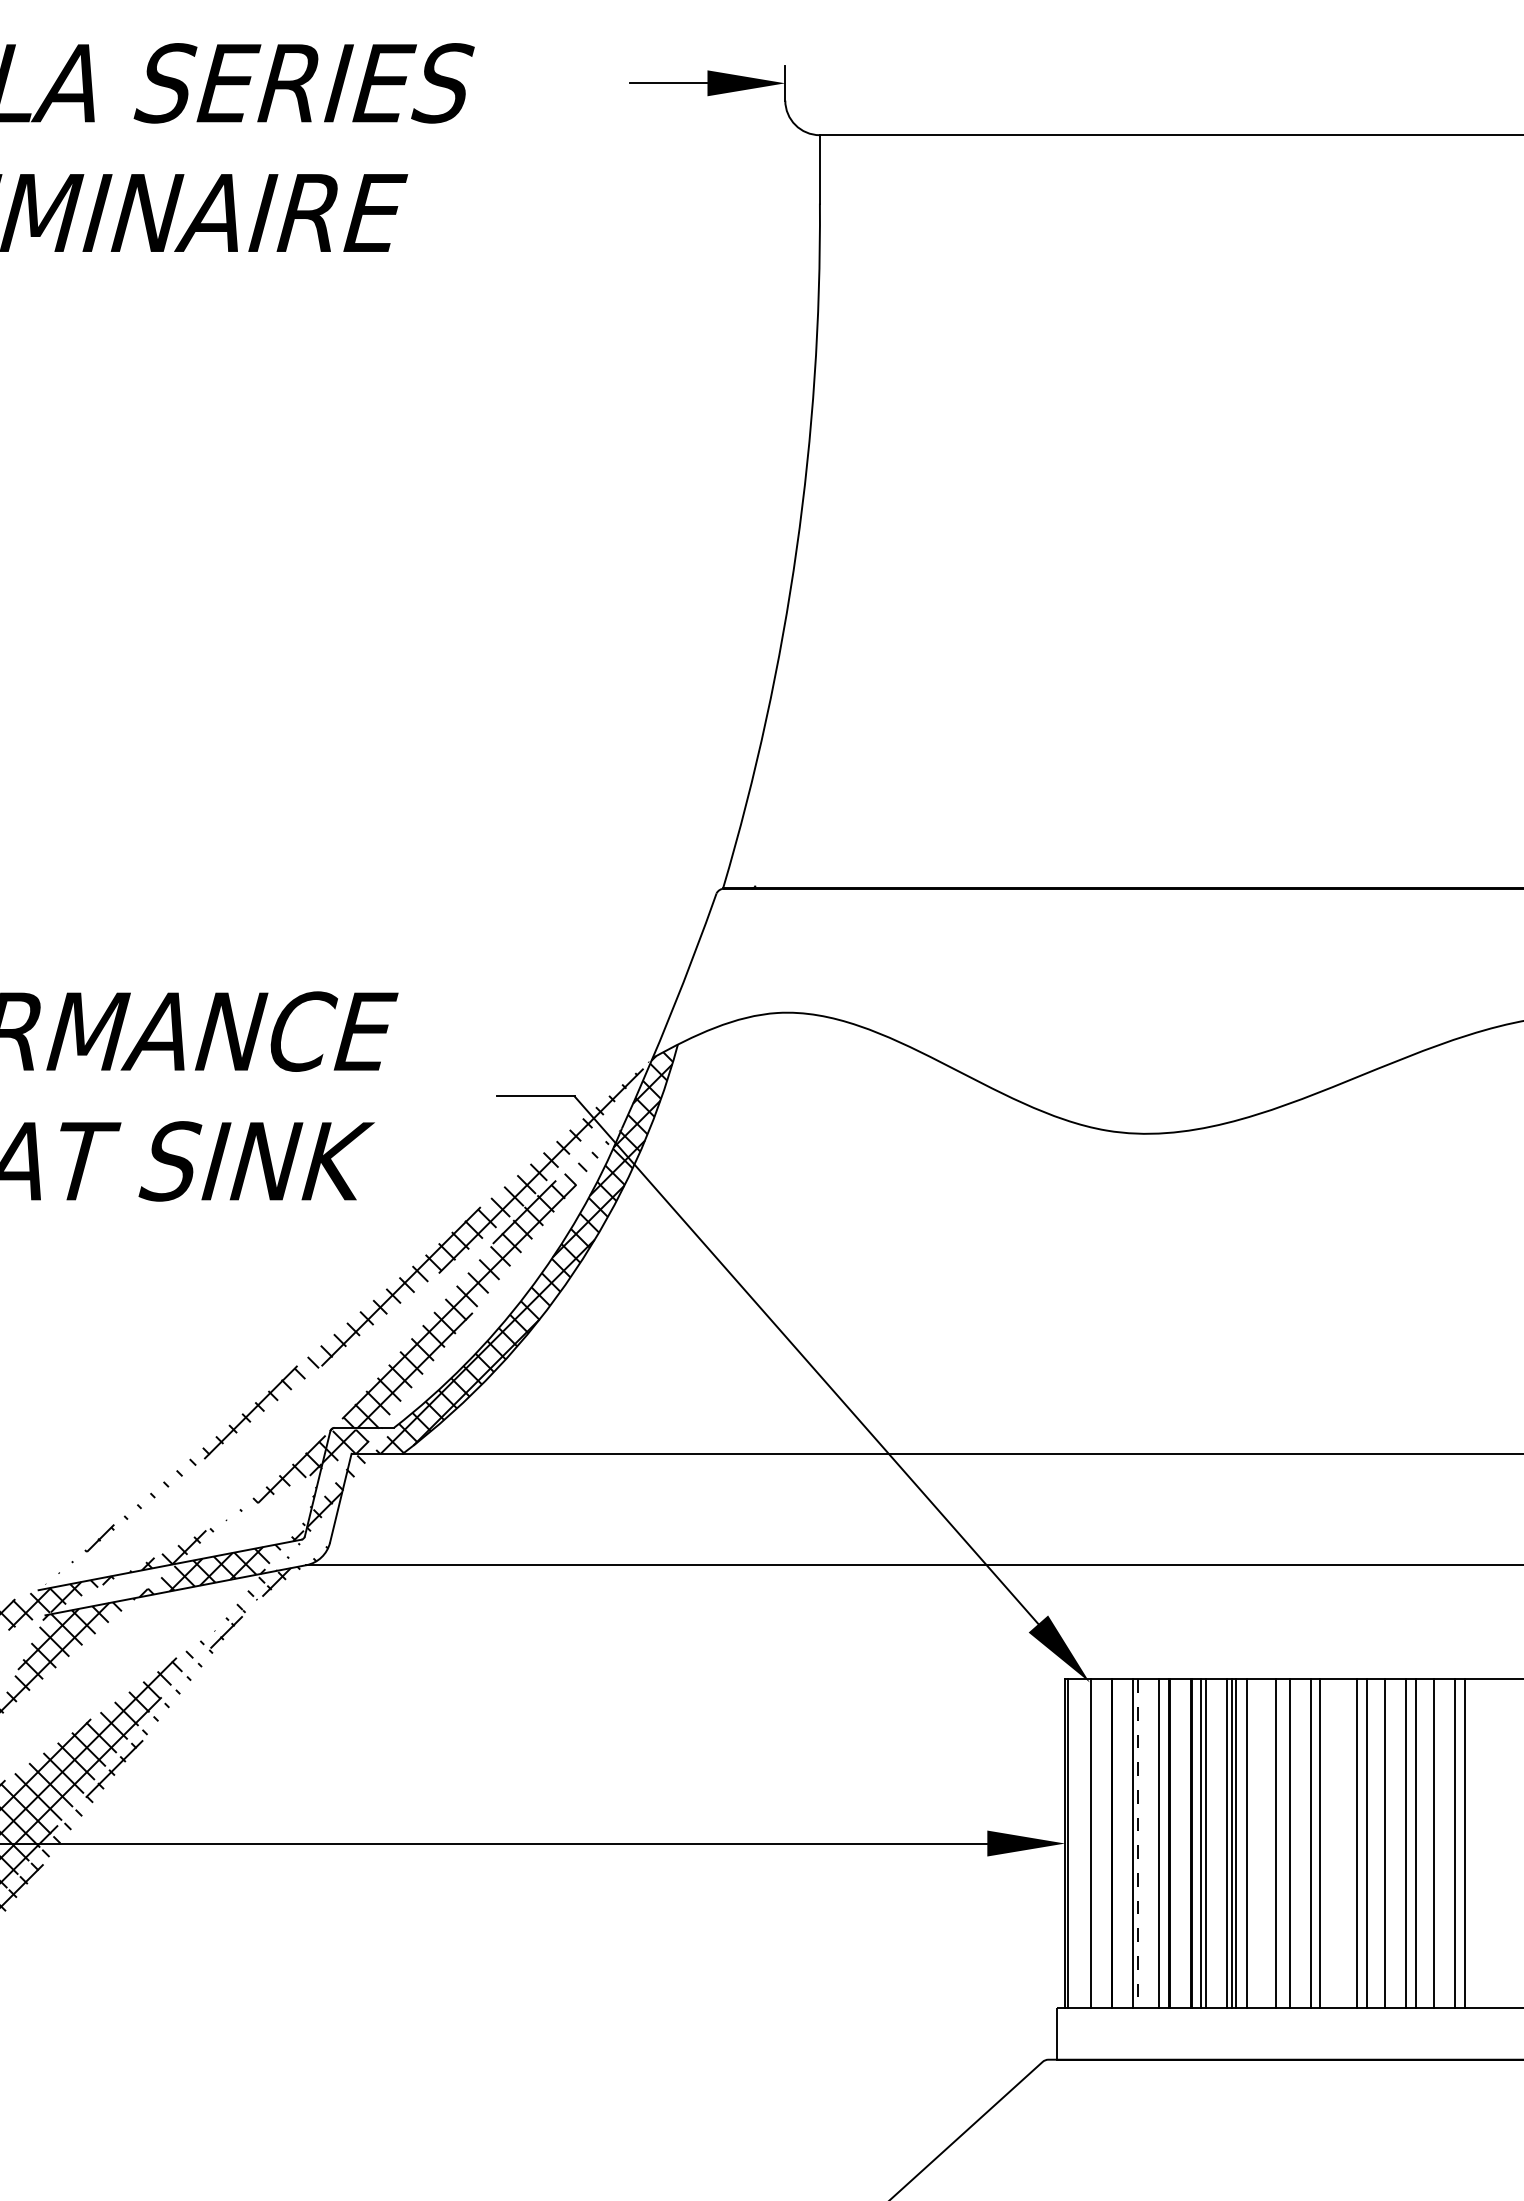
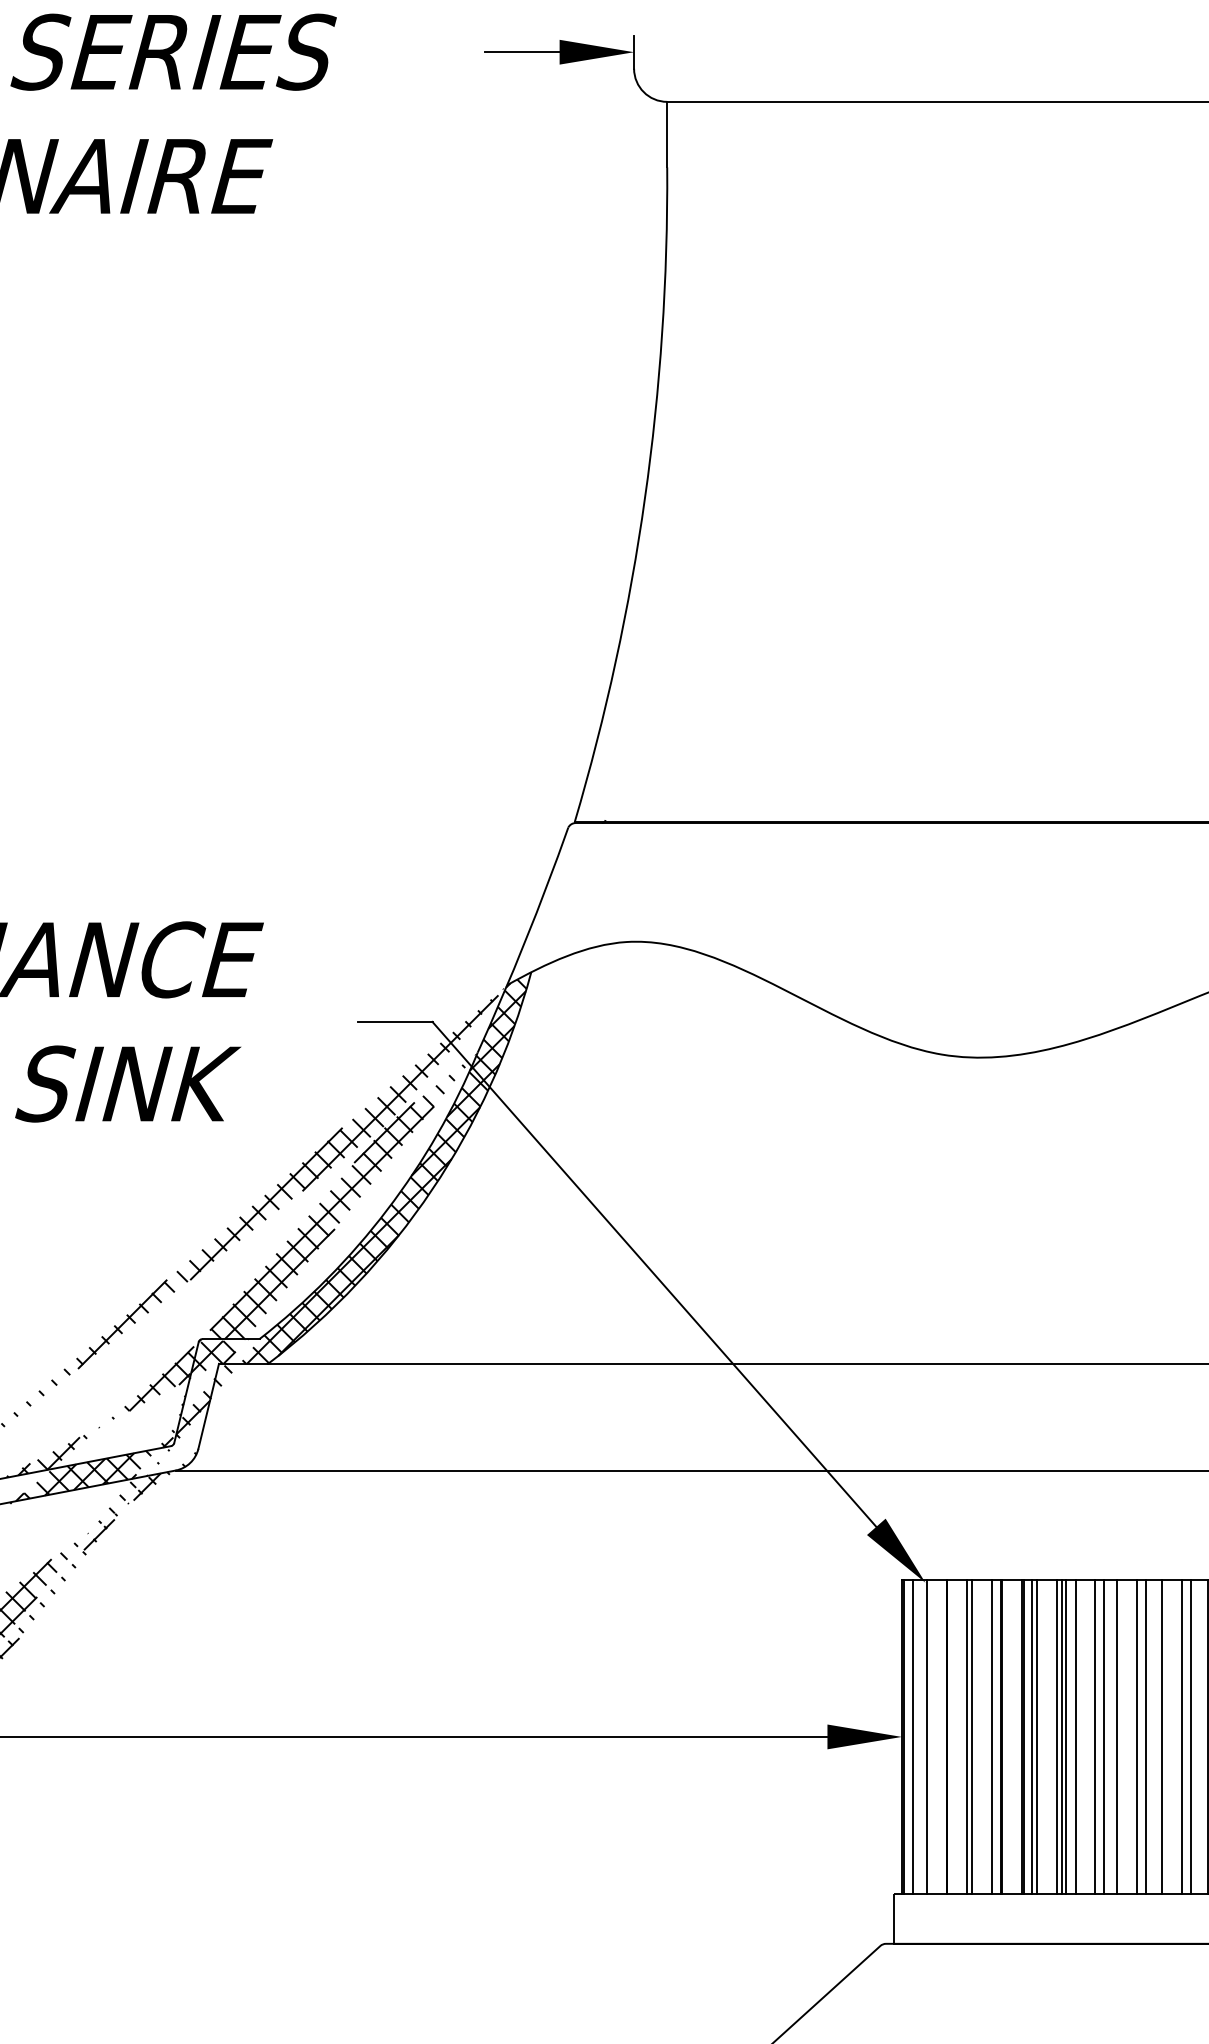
line: (1076, 1843) -> (912, 1736), added
line: (1267, 1843) -> (1095, 1736), added
line: (1336, 1843) -> (1161, 1736), added
line: (1138, 1844) -> (972, 1737), dashed -> solid

